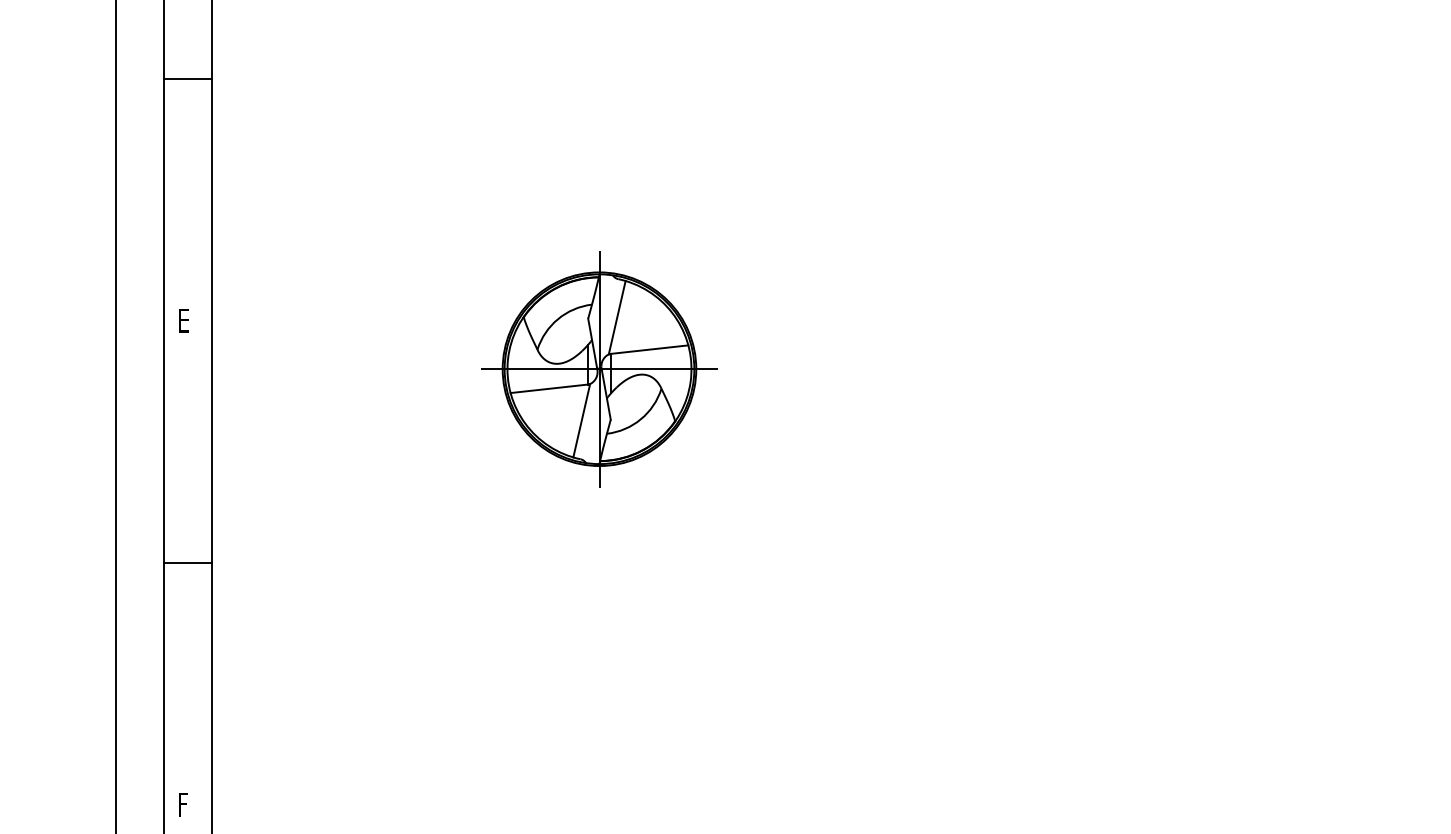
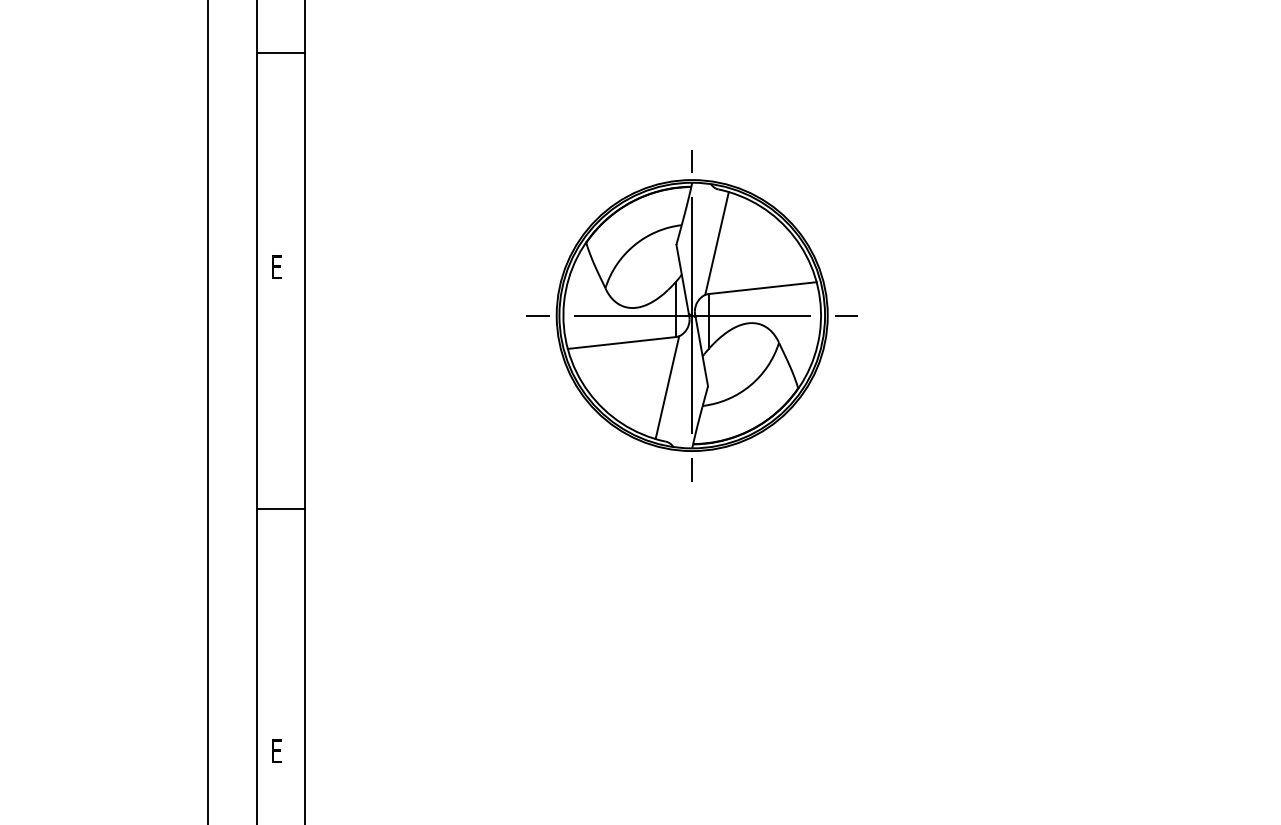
line: (187, 78) -> (280, 52), moved
part: (599, 369) -> (692, 315), size x1.4
text: (184, 804) -> (277, 750), F -> E

